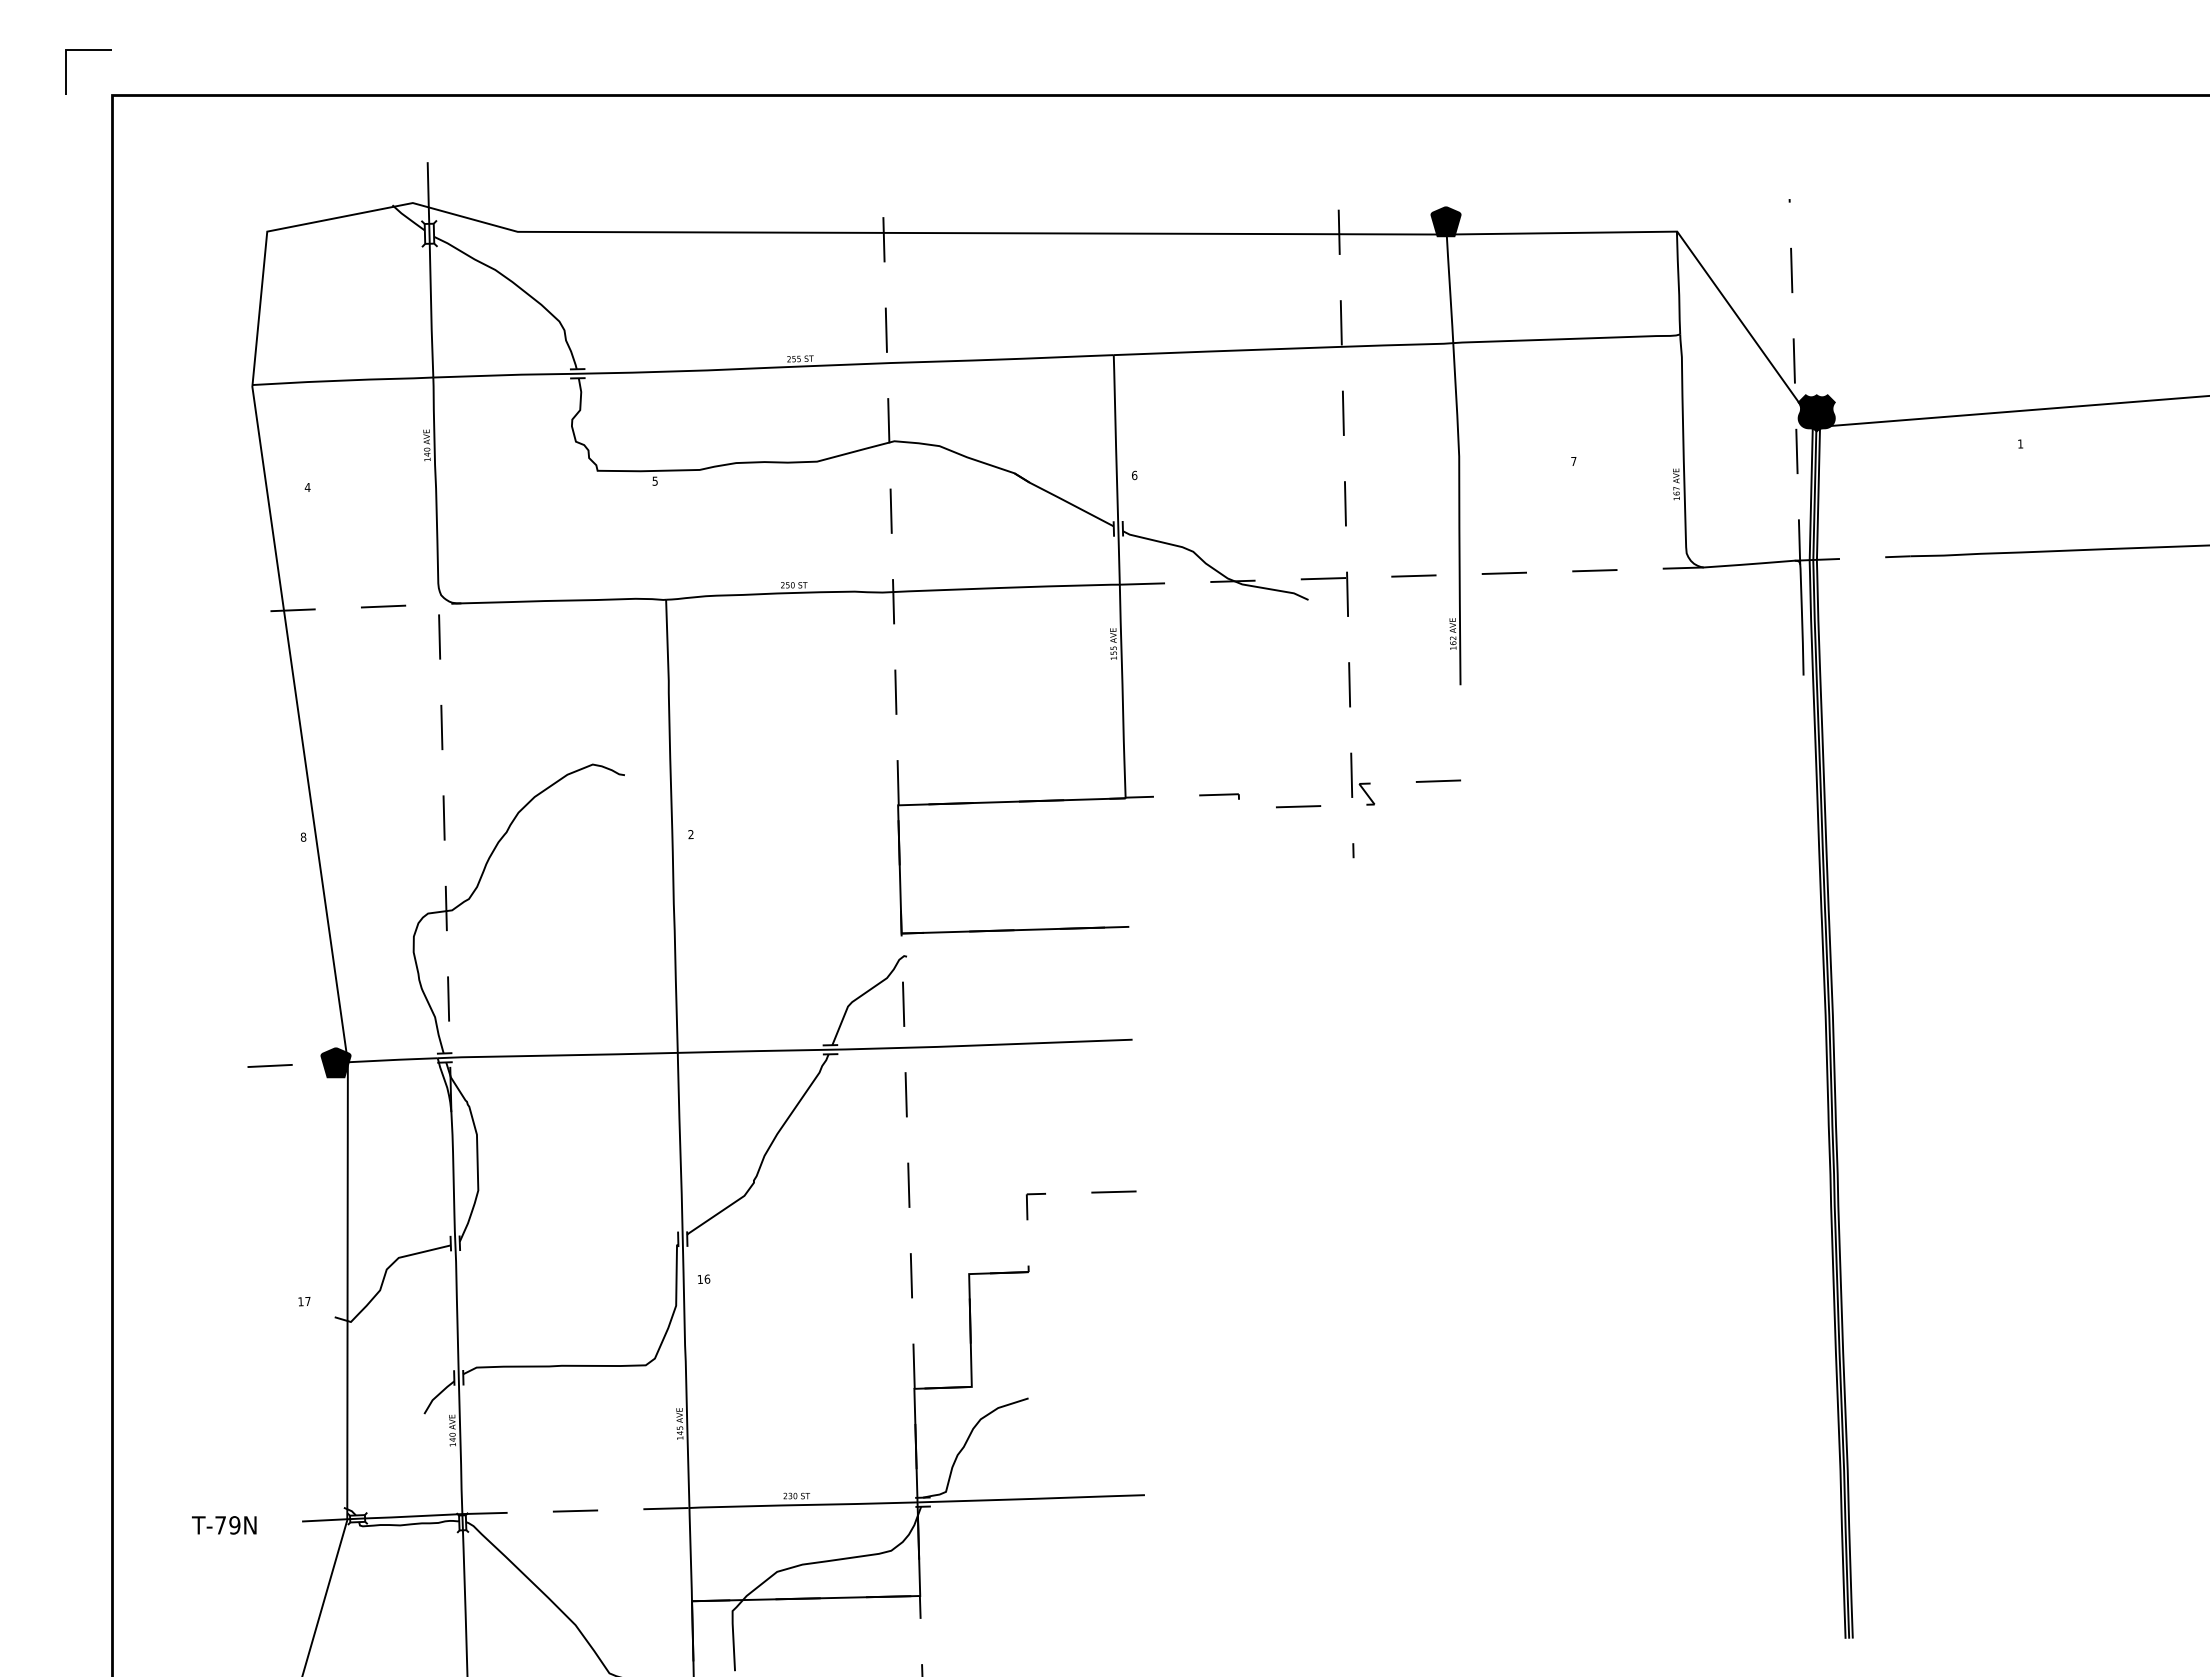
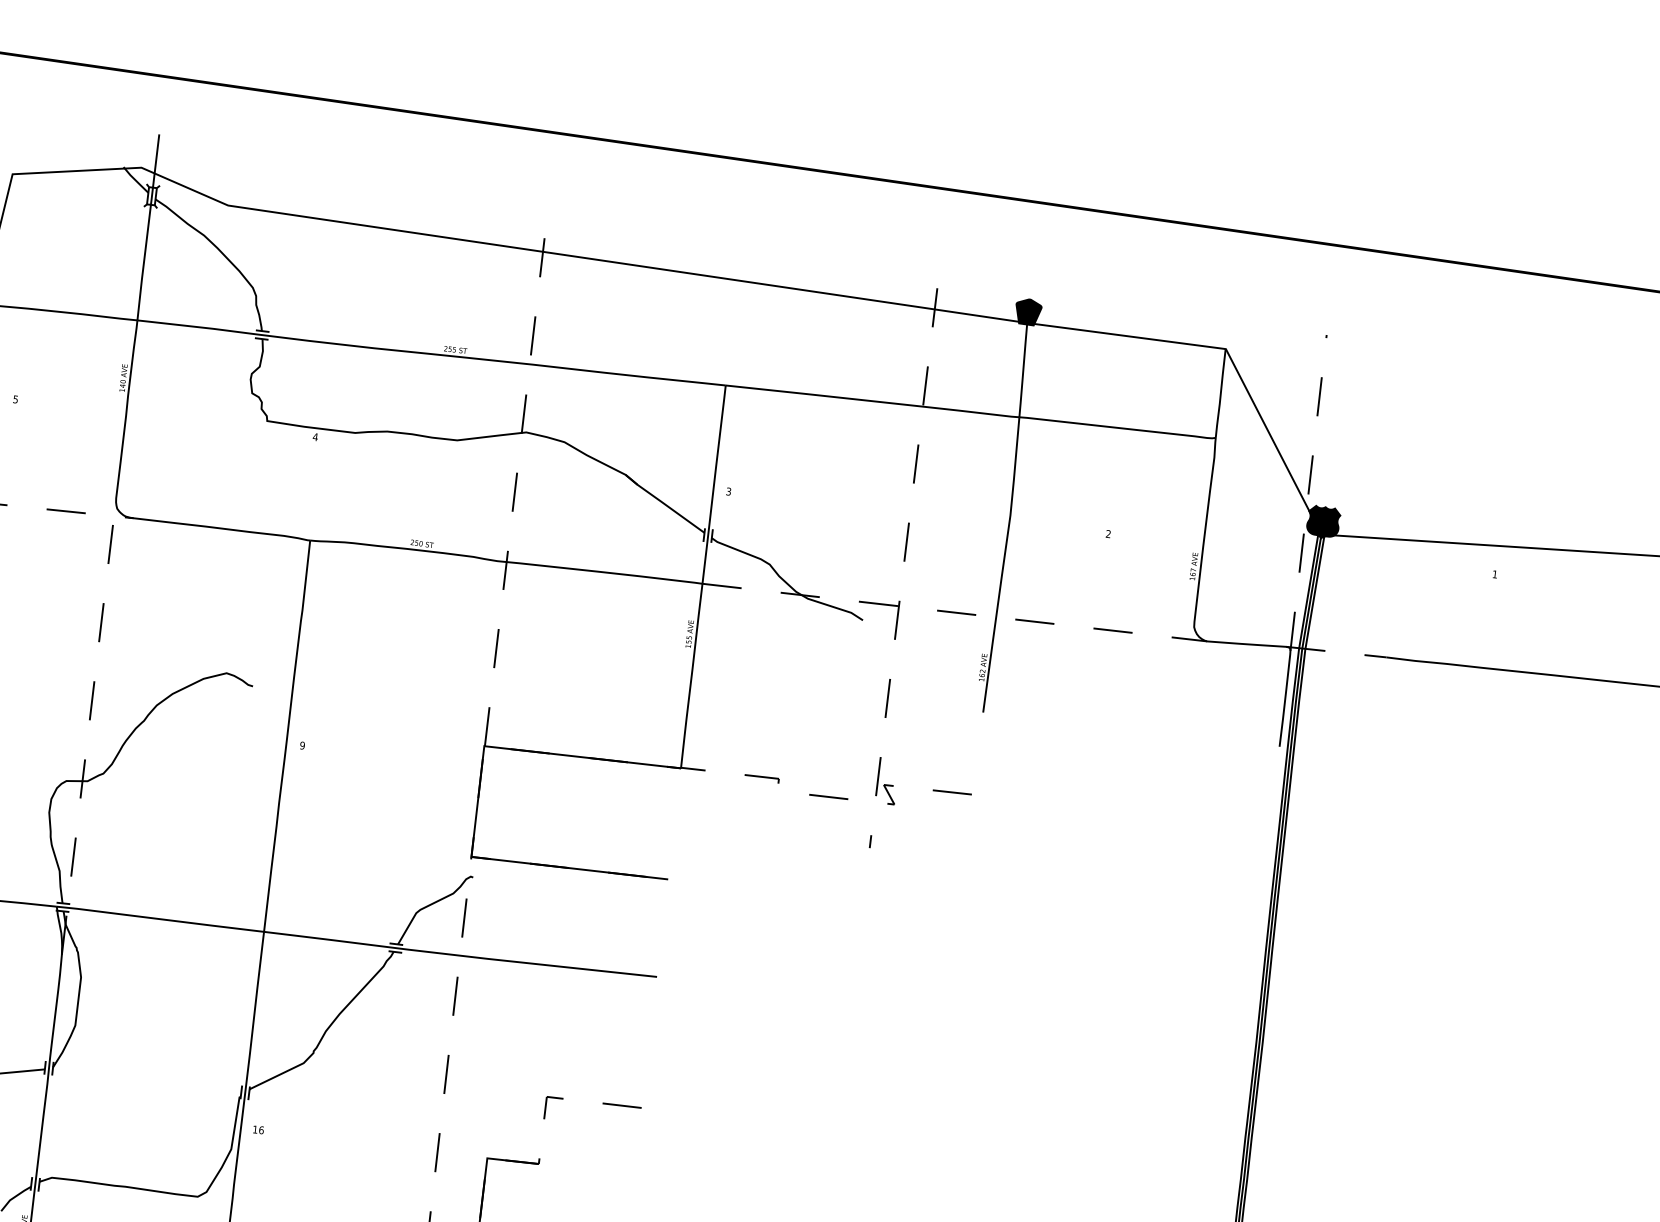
text: (1573, 460) -> (1108, 533), 7 -> 2
text: (1134, 475) -> (728, 491), 6 -> 3
text: (655, 480) -> (315, 436), 5 -> 4
text: (307, 487) -> (15, 399), 4 -> 5
text: (690, 834) -> (302, 745), 2 -> 9

